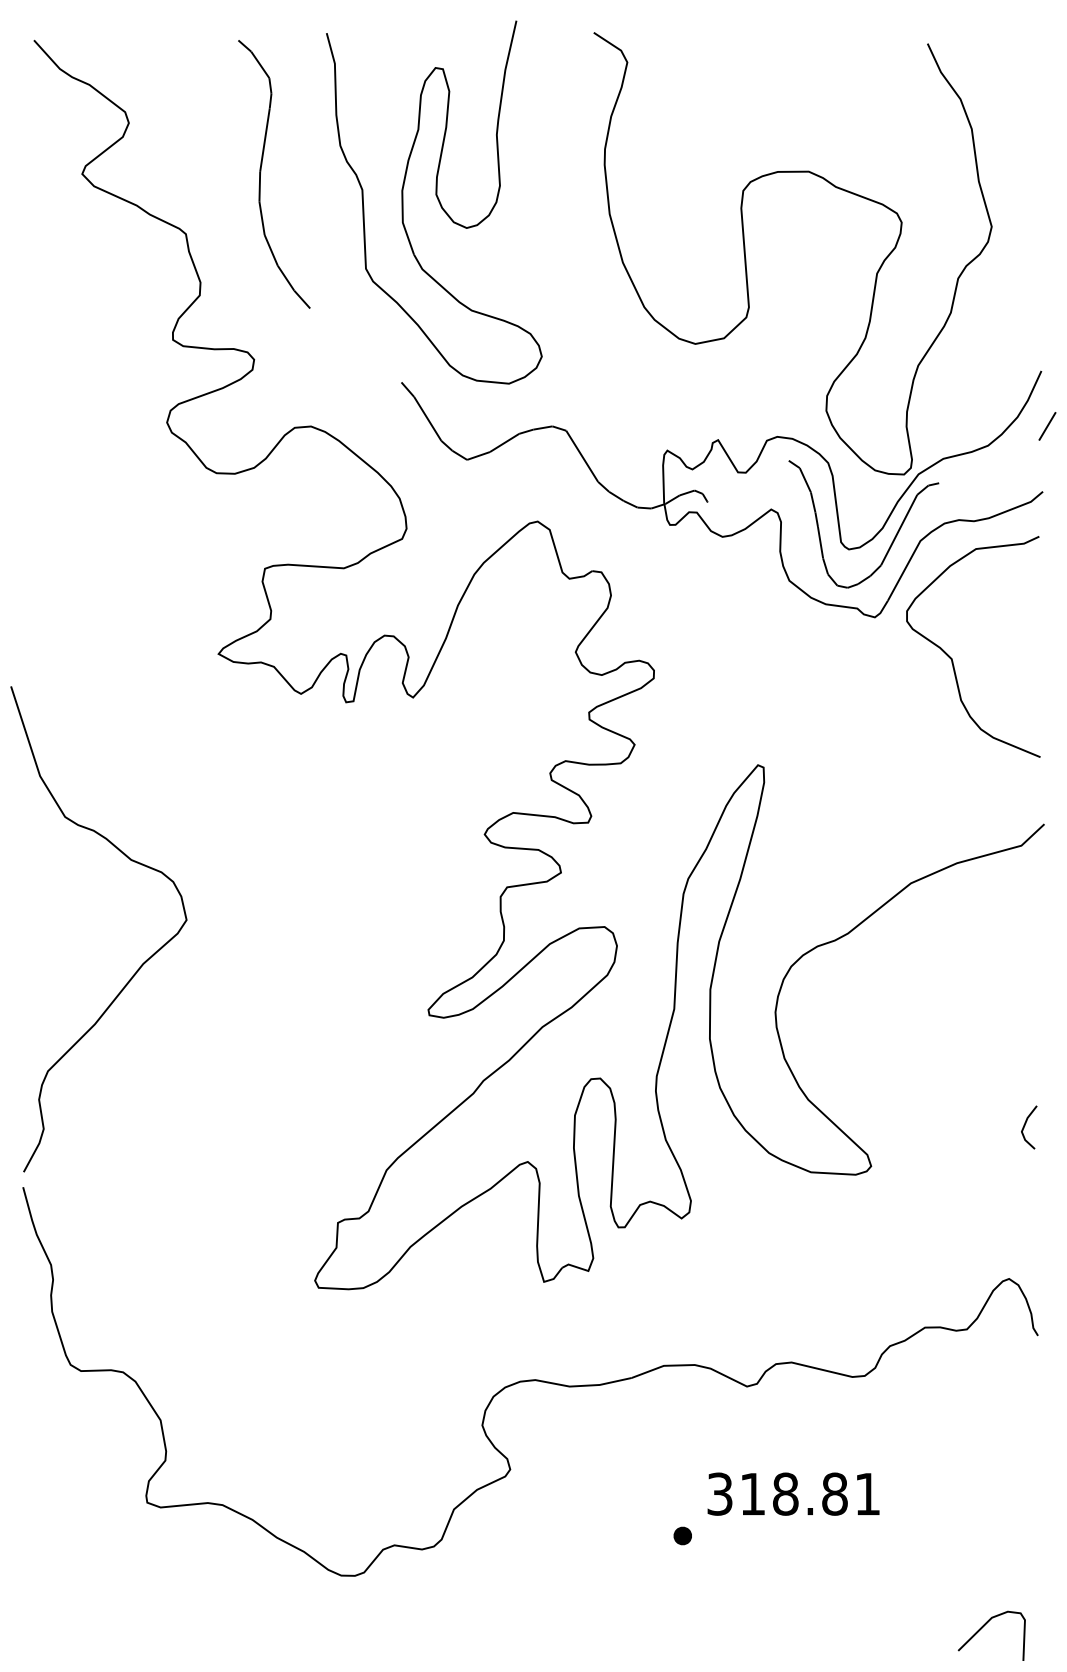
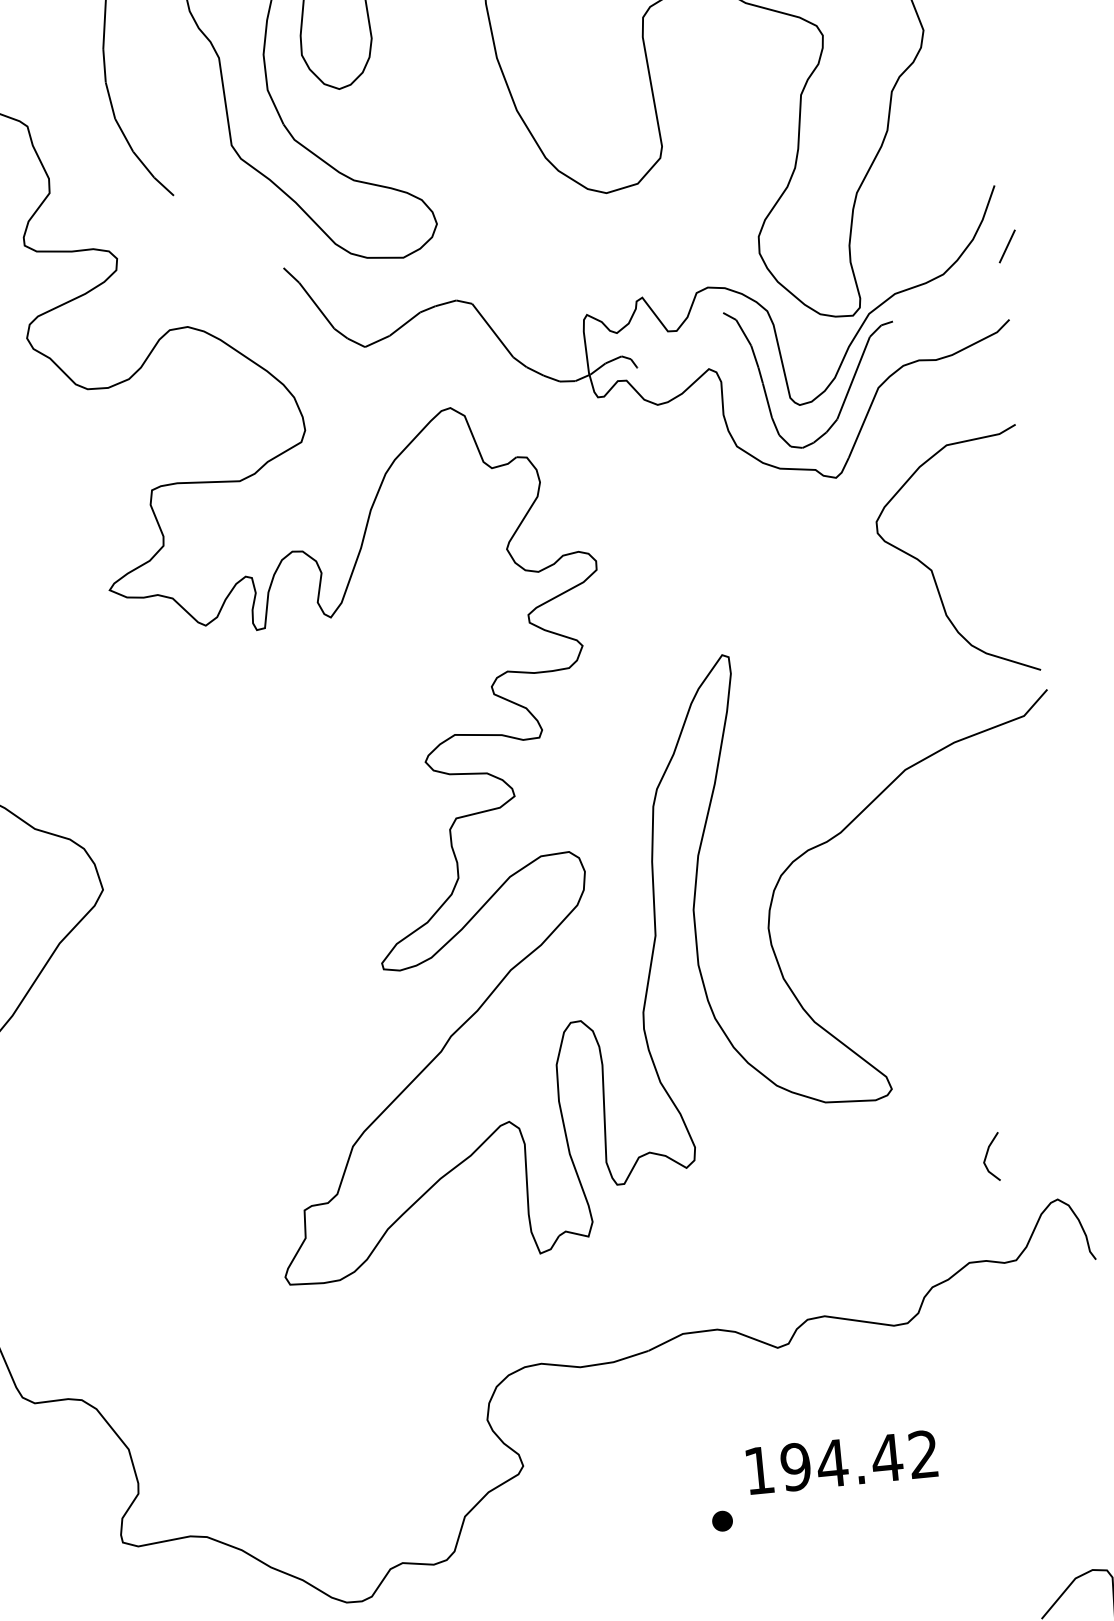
curve: (952, 658) -> (932, 569), moved
line: (1025, 1125) -> (987, 1155), moved
text: (793, 1493) -> (841, 1461), 318.81 -> 194.42

